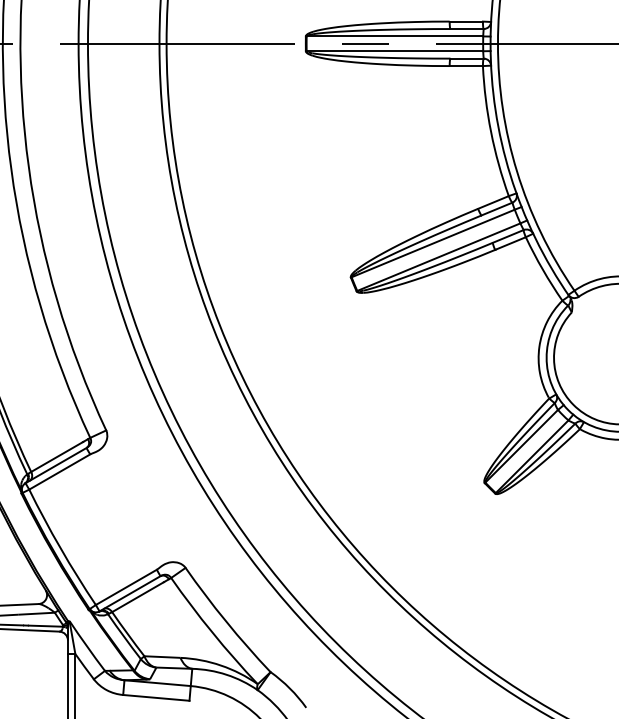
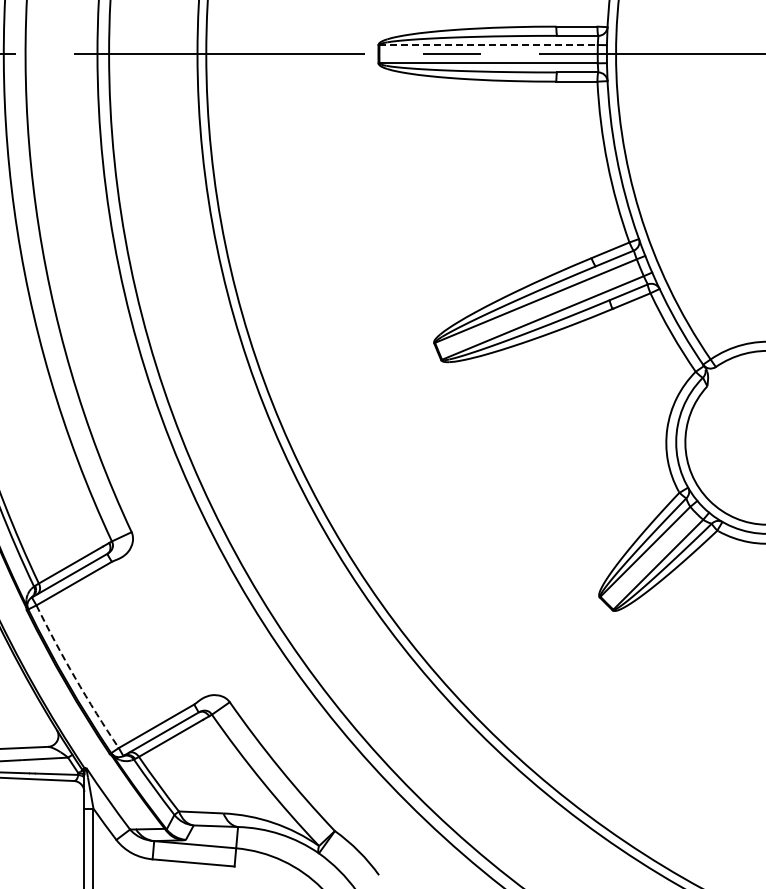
line: (395, 36) -> (489, 45), solid -> dashed
arc: (60, 548) -> (75, 678), solid -> dashed

